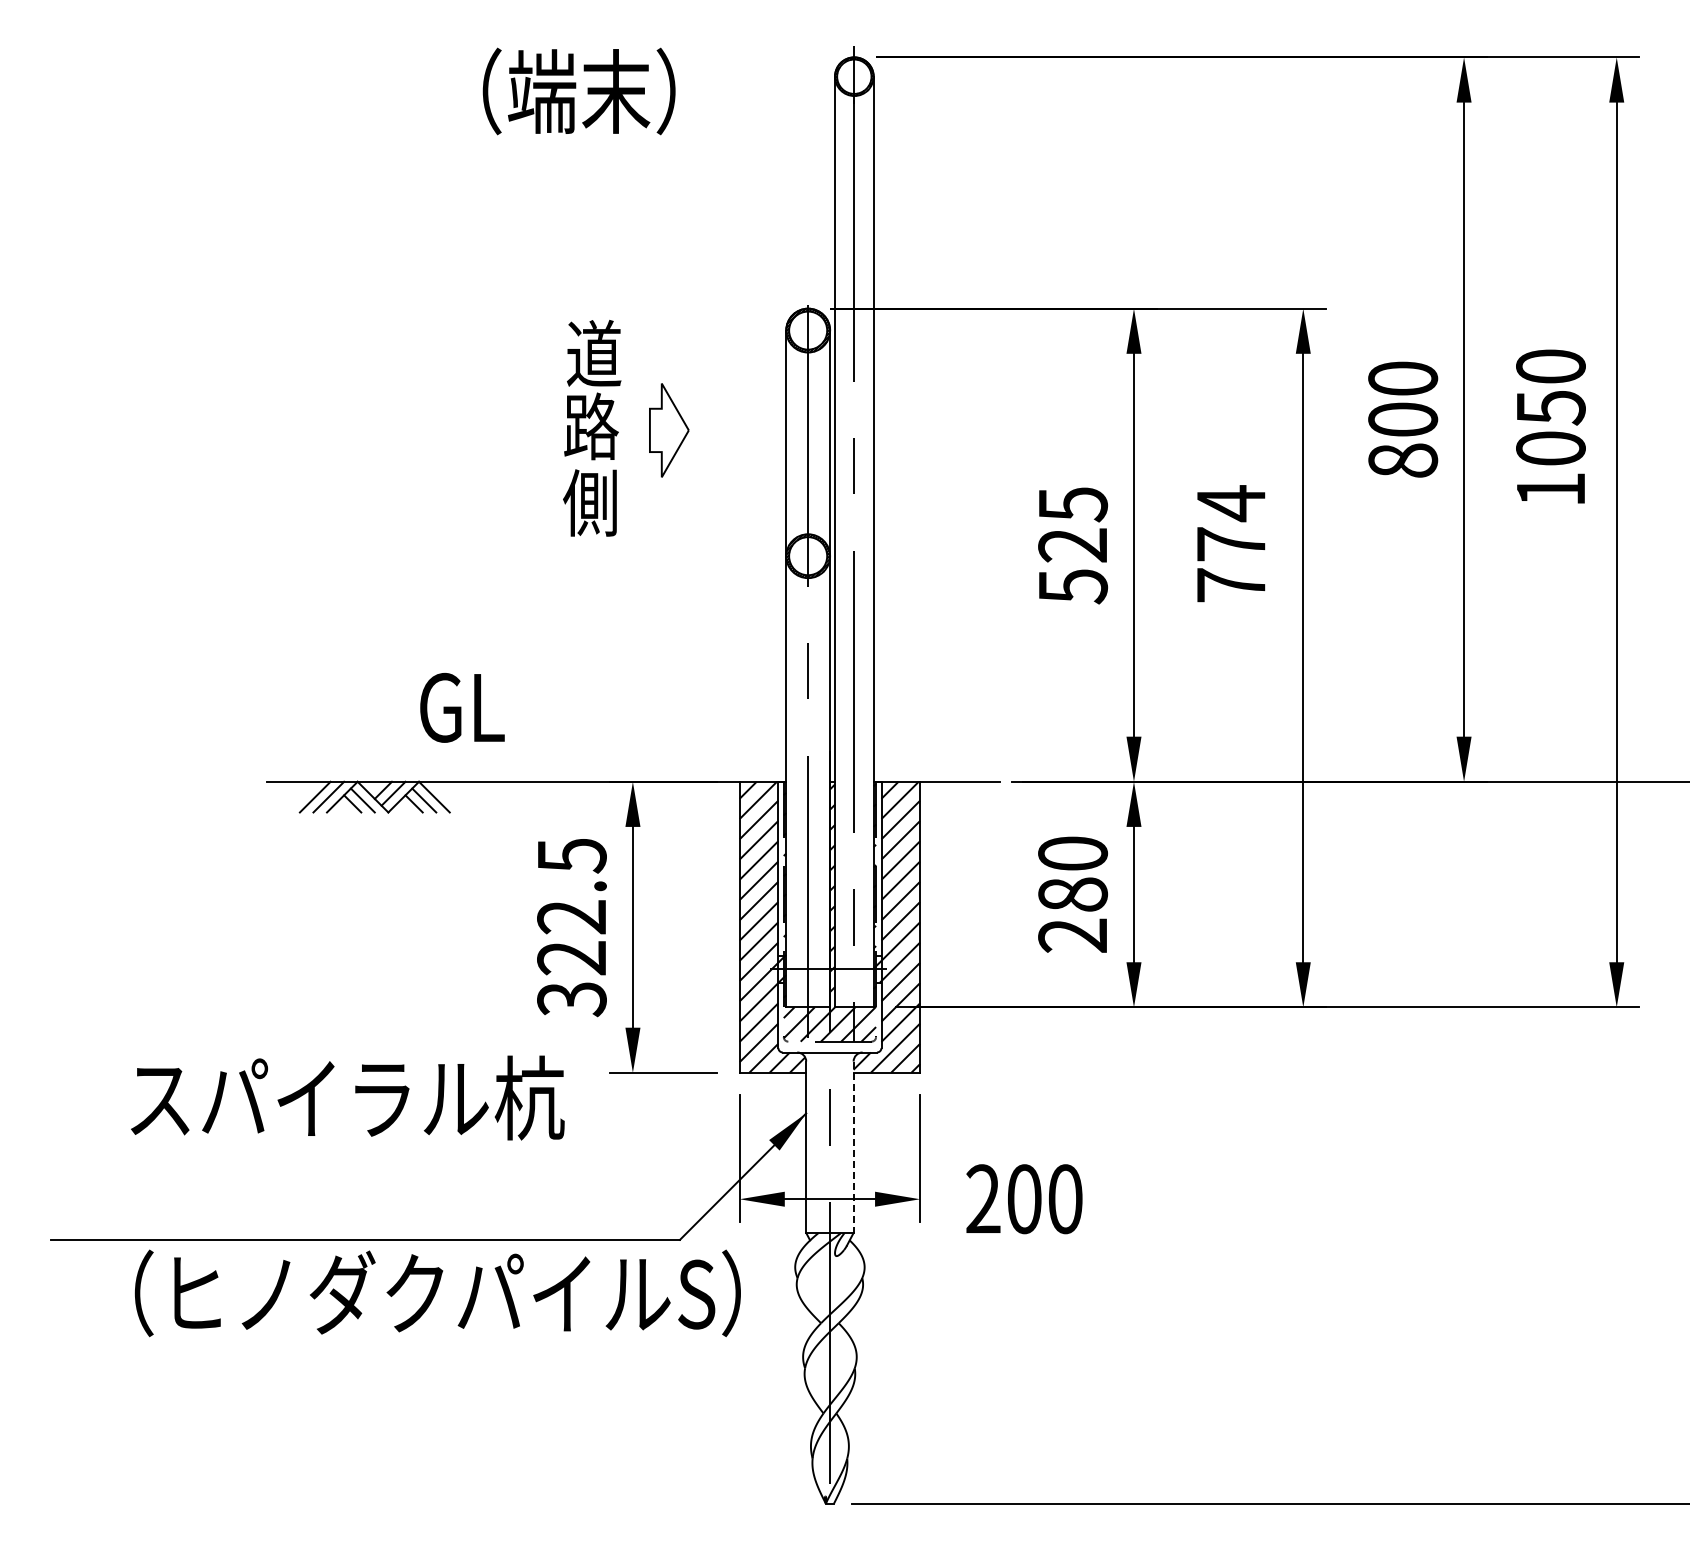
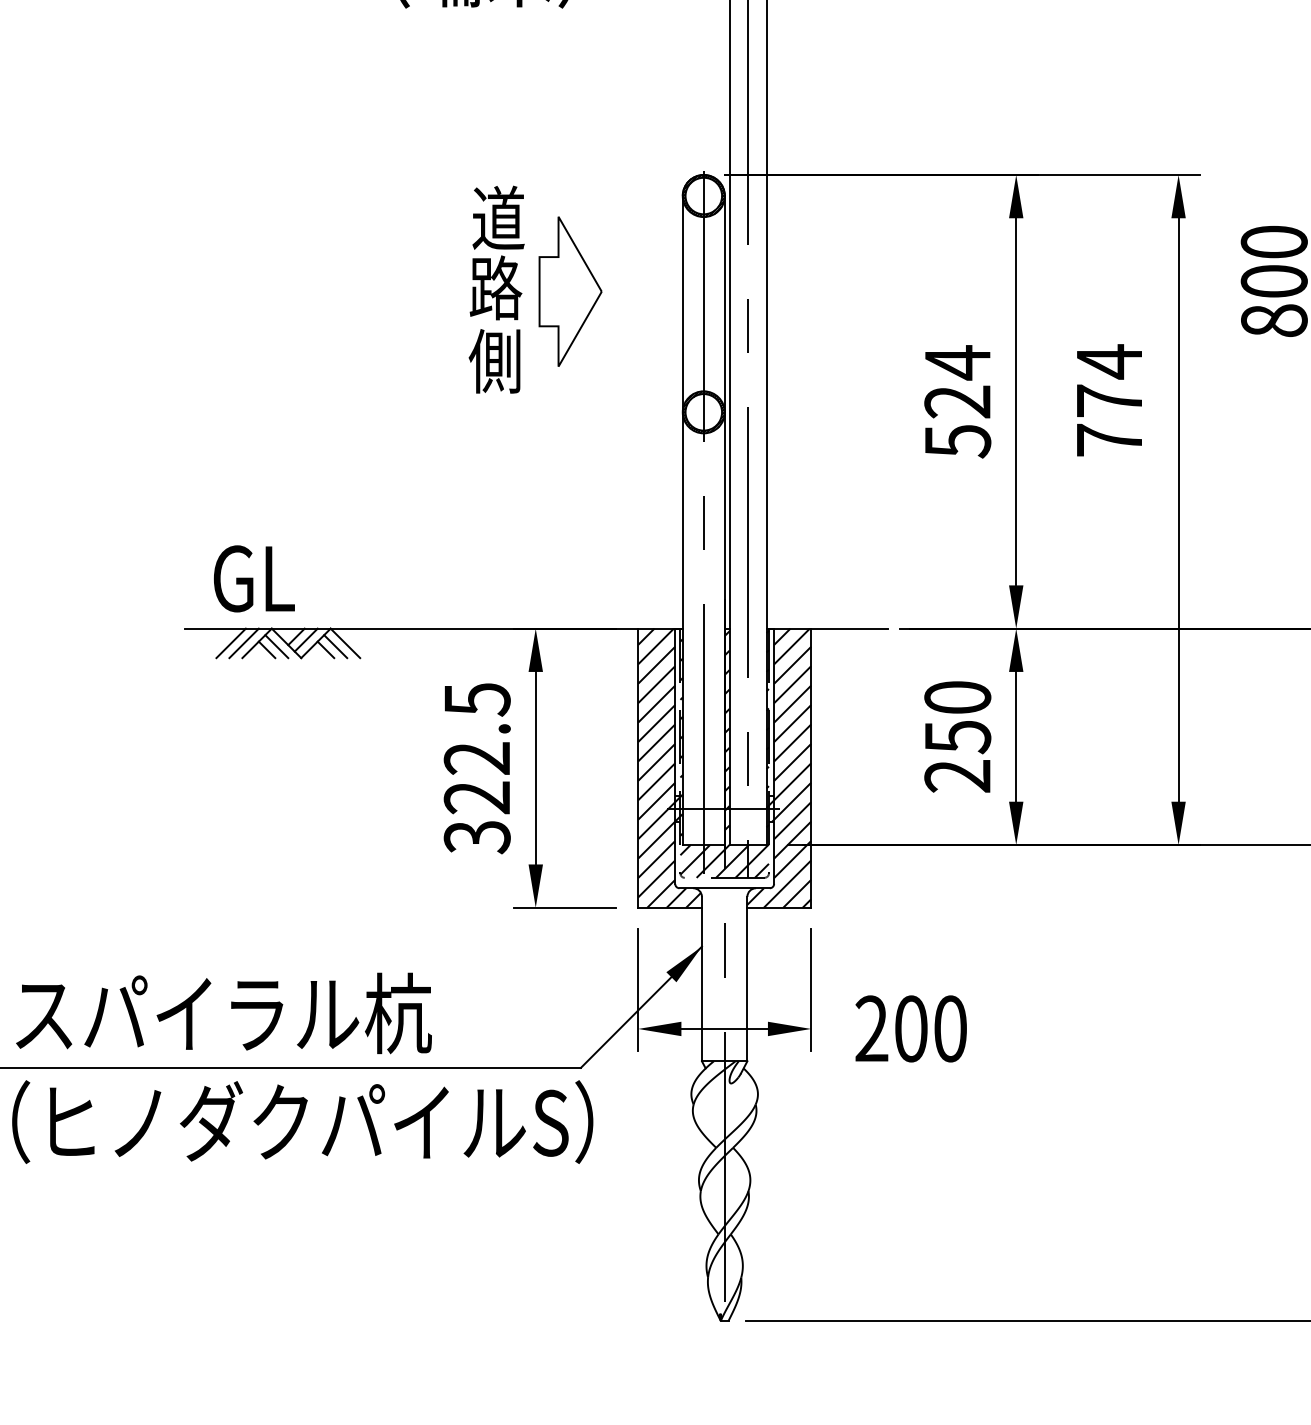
part: (669, 430) -> (570, 291), size x1.67
text: (1073, 504) -> (958, 362), 525 -> 524
text: (462, 707) -> (254, 578), moved
text: (1072, 894) -> (957, 736), 280 -> 250
text: (347, 1097) -> (223, 1012), moved
line: (853, 1147) -> (747, 979), dashed -> solid
text: (437, 1293) -> (302, 1122), moved

